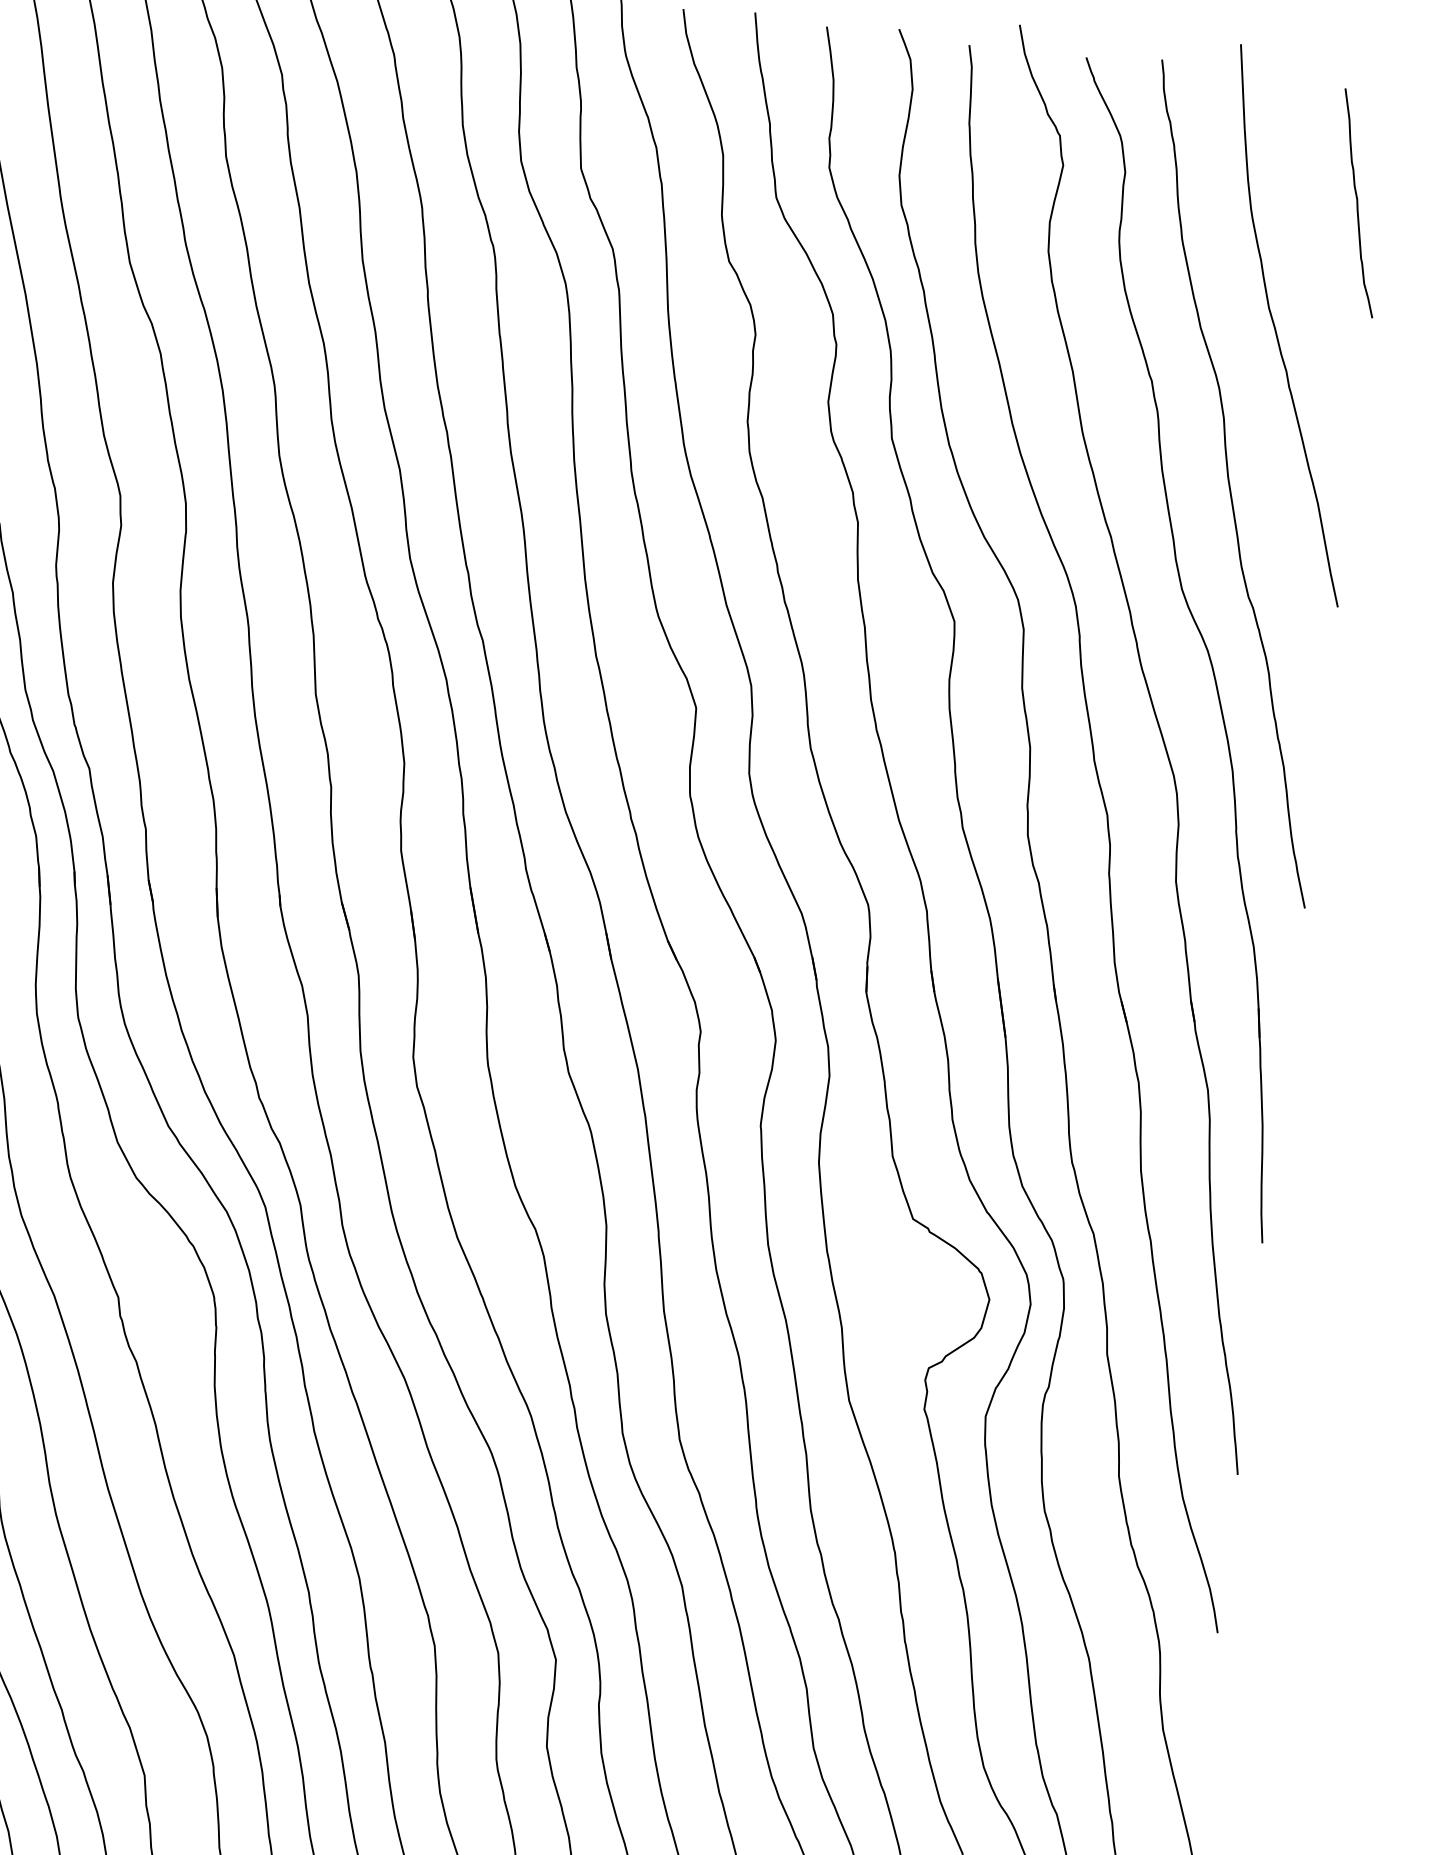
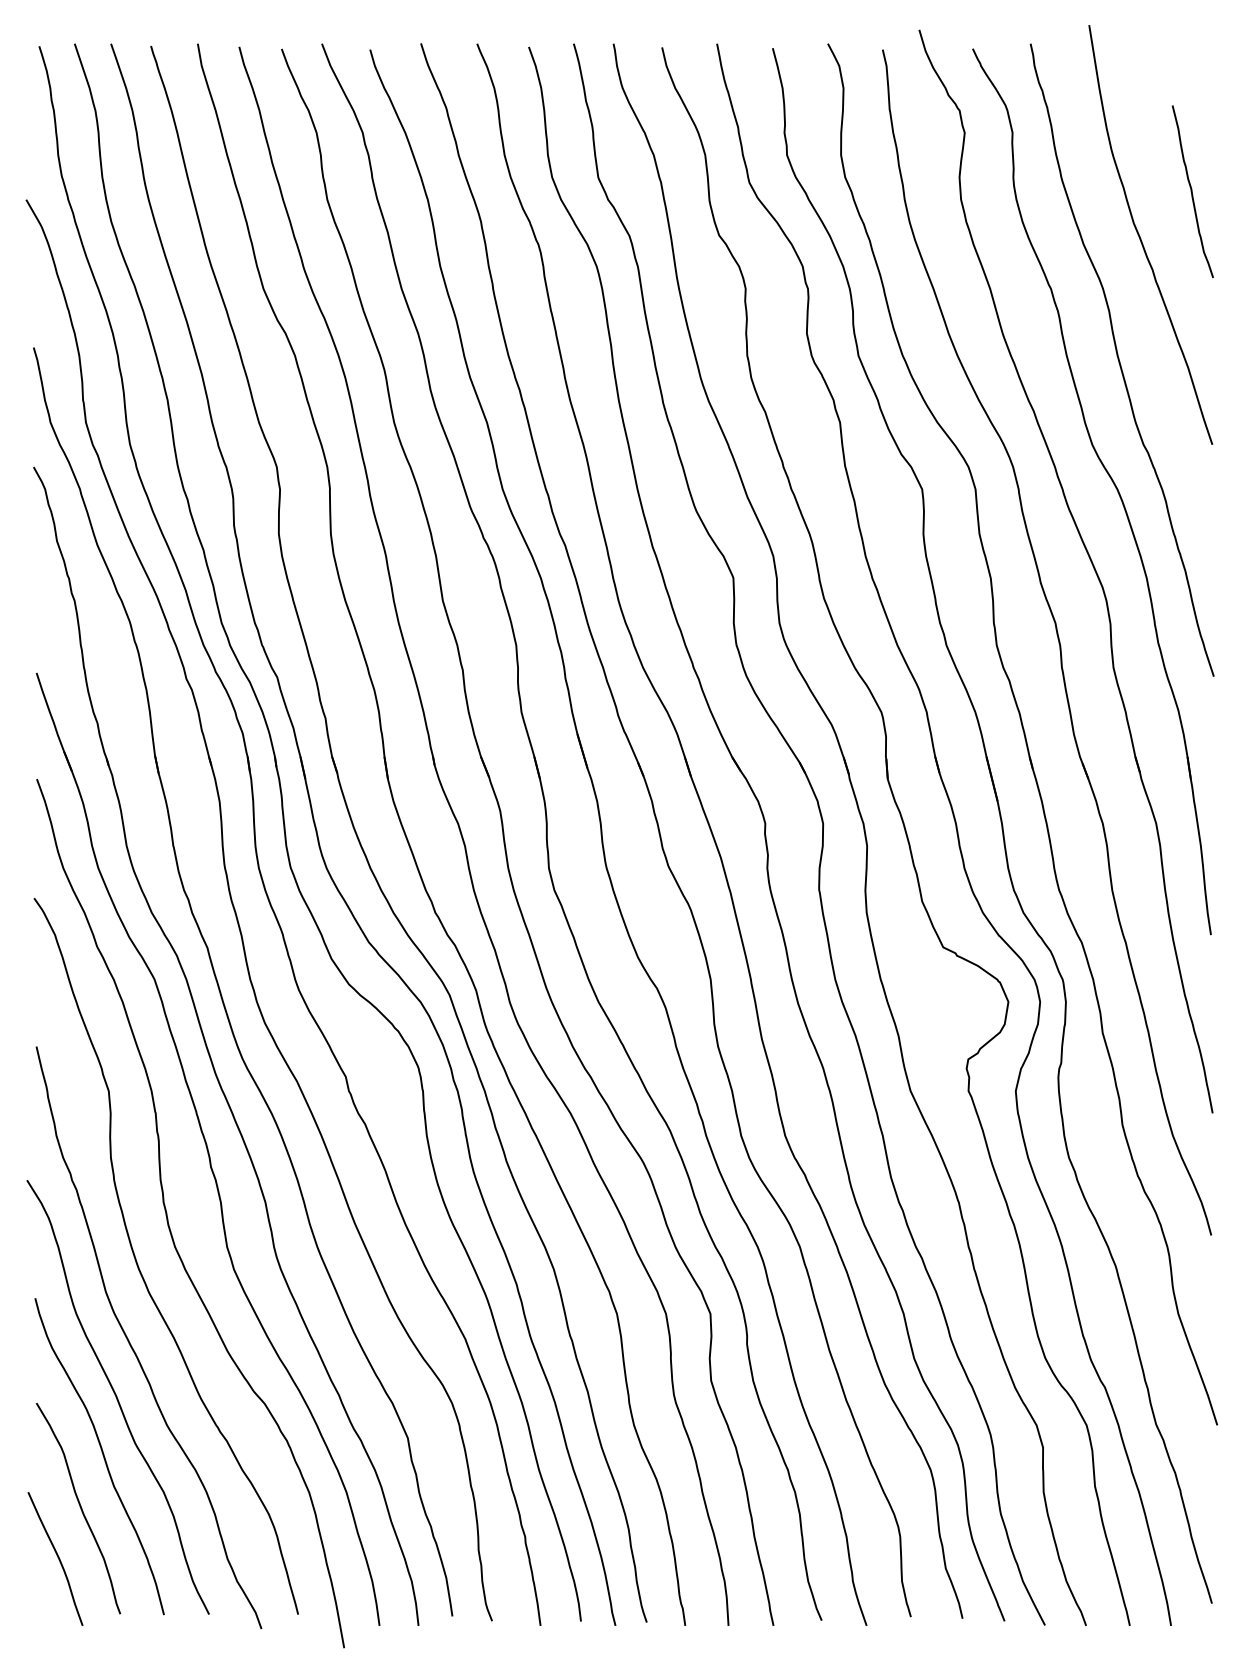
curve: (1358, 202) -> (1192, 191), moved

